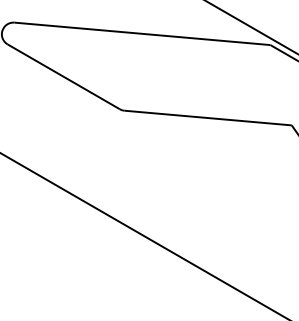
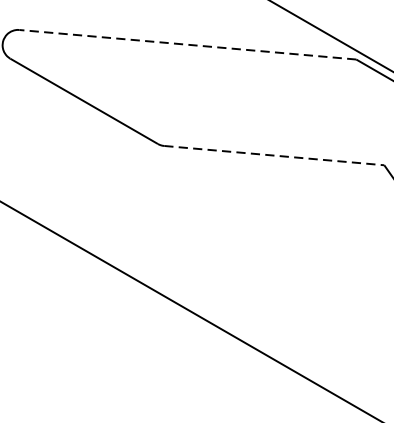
line: (142, 33) -> (187, 44), solid -> dashed
line: (208, 118) -> (274, 156), solid -> dashed

